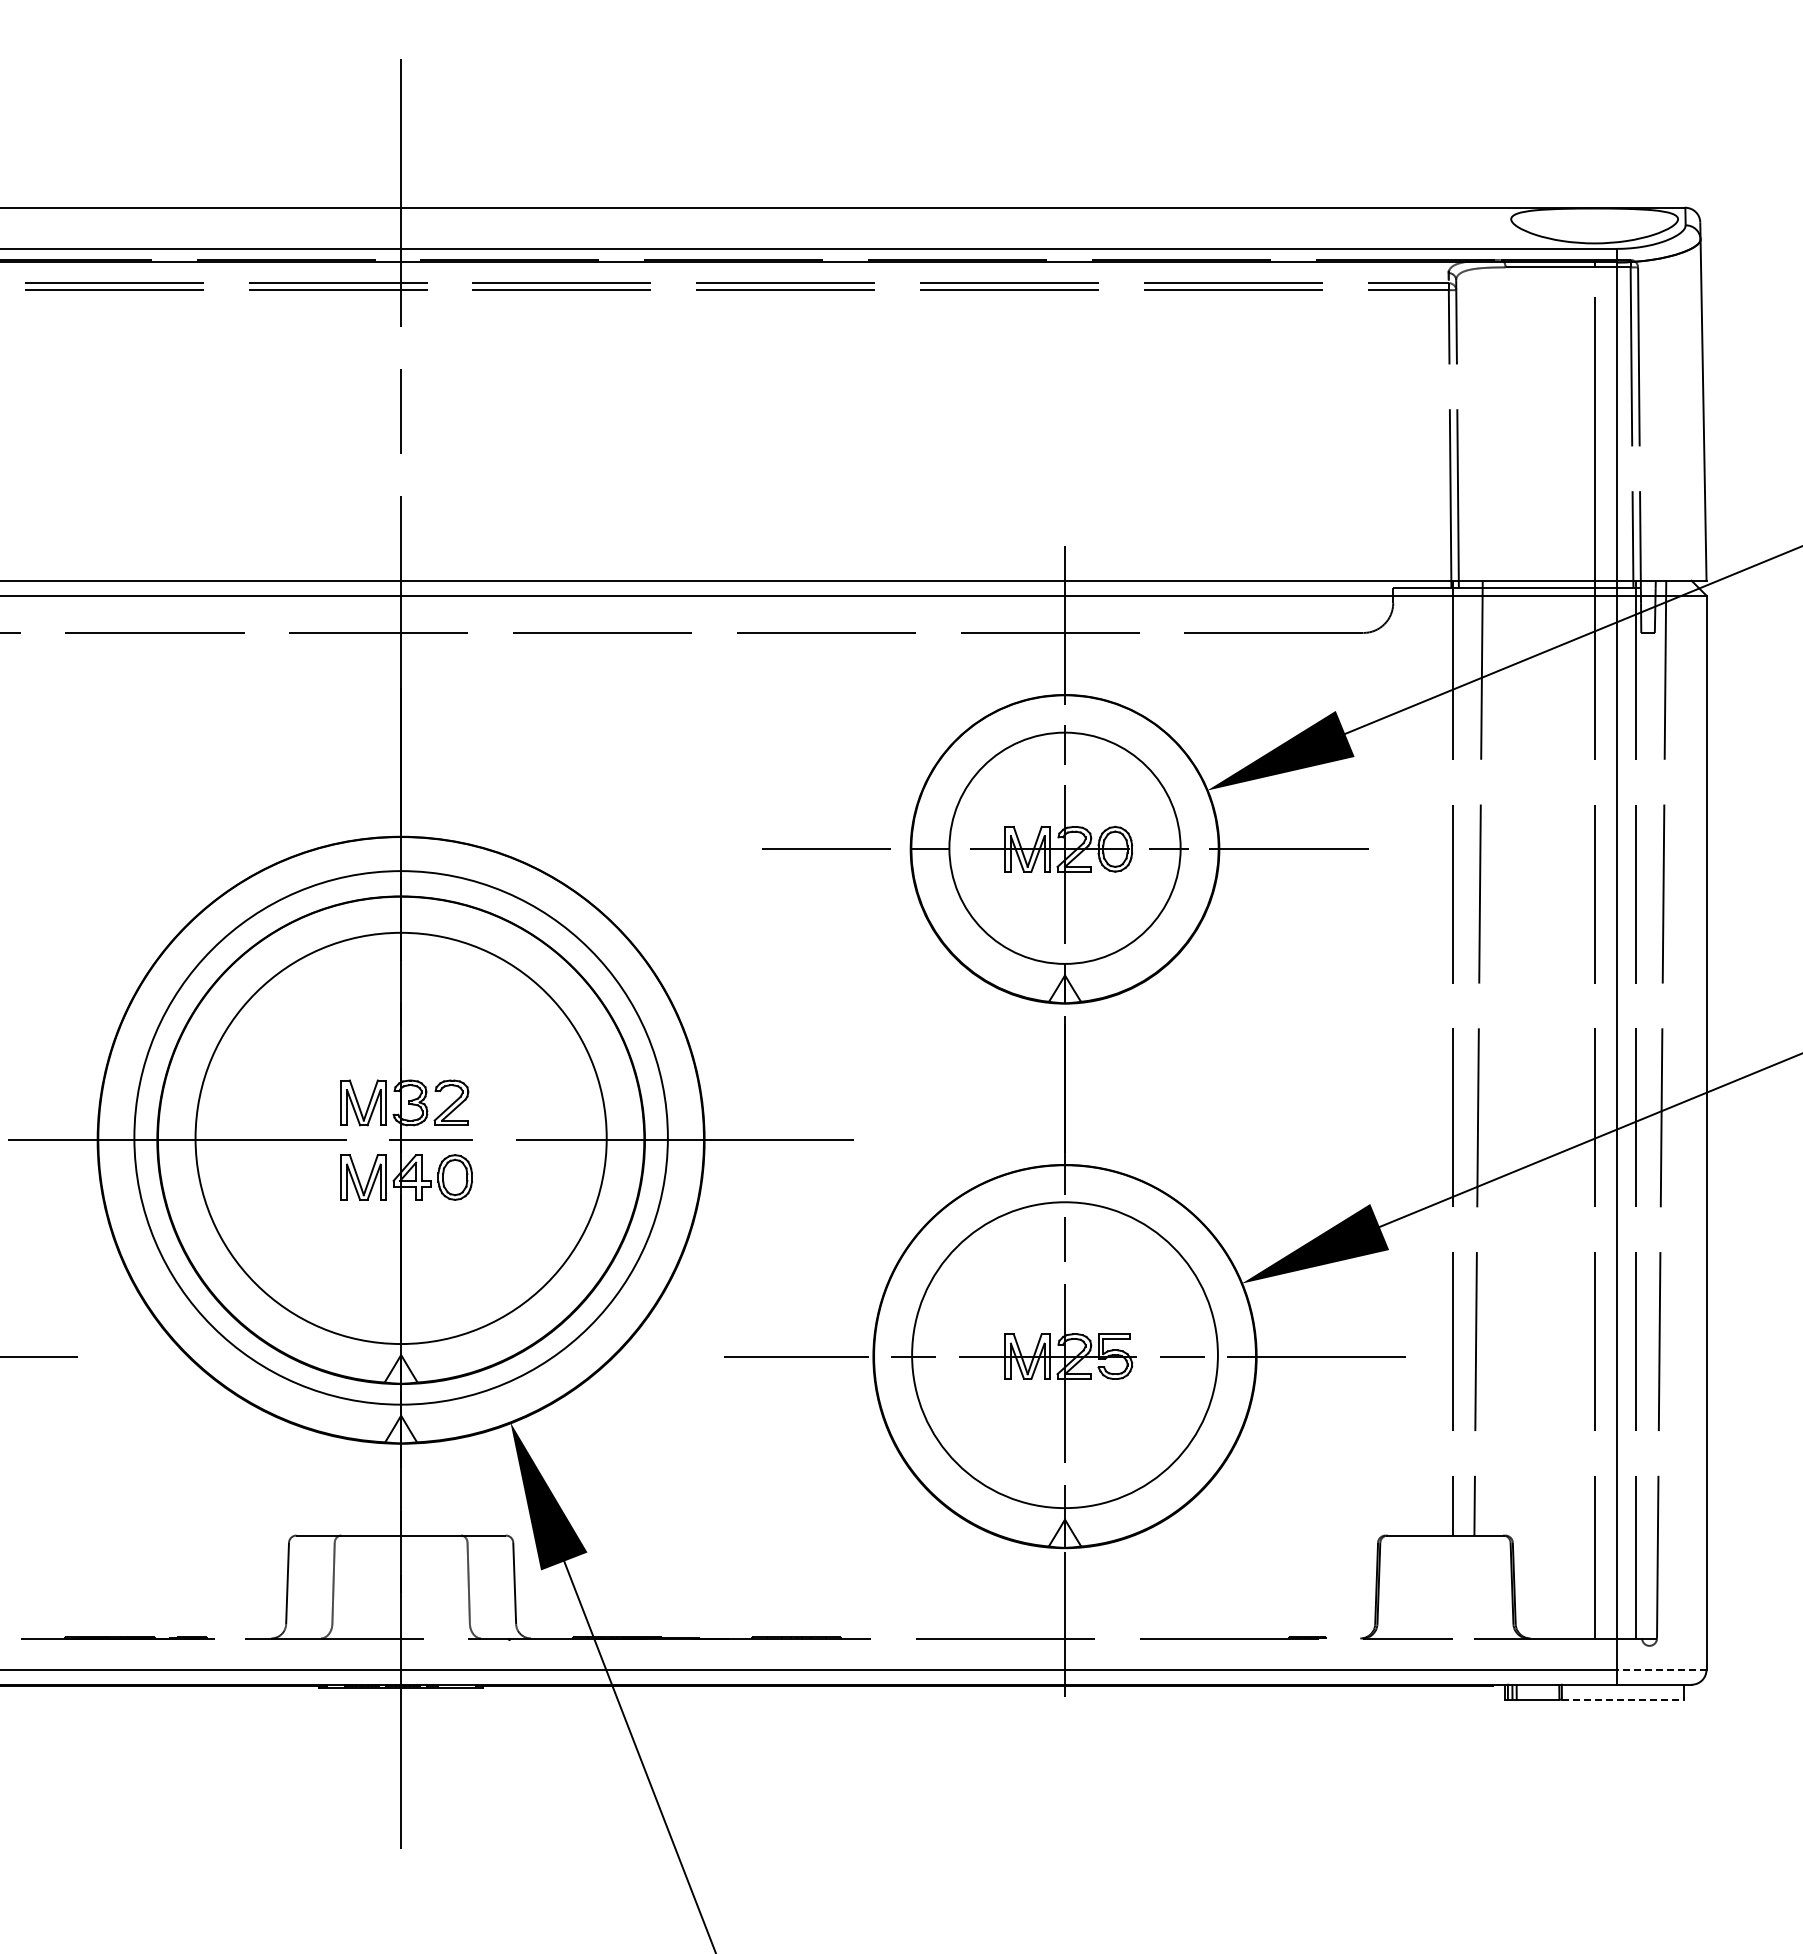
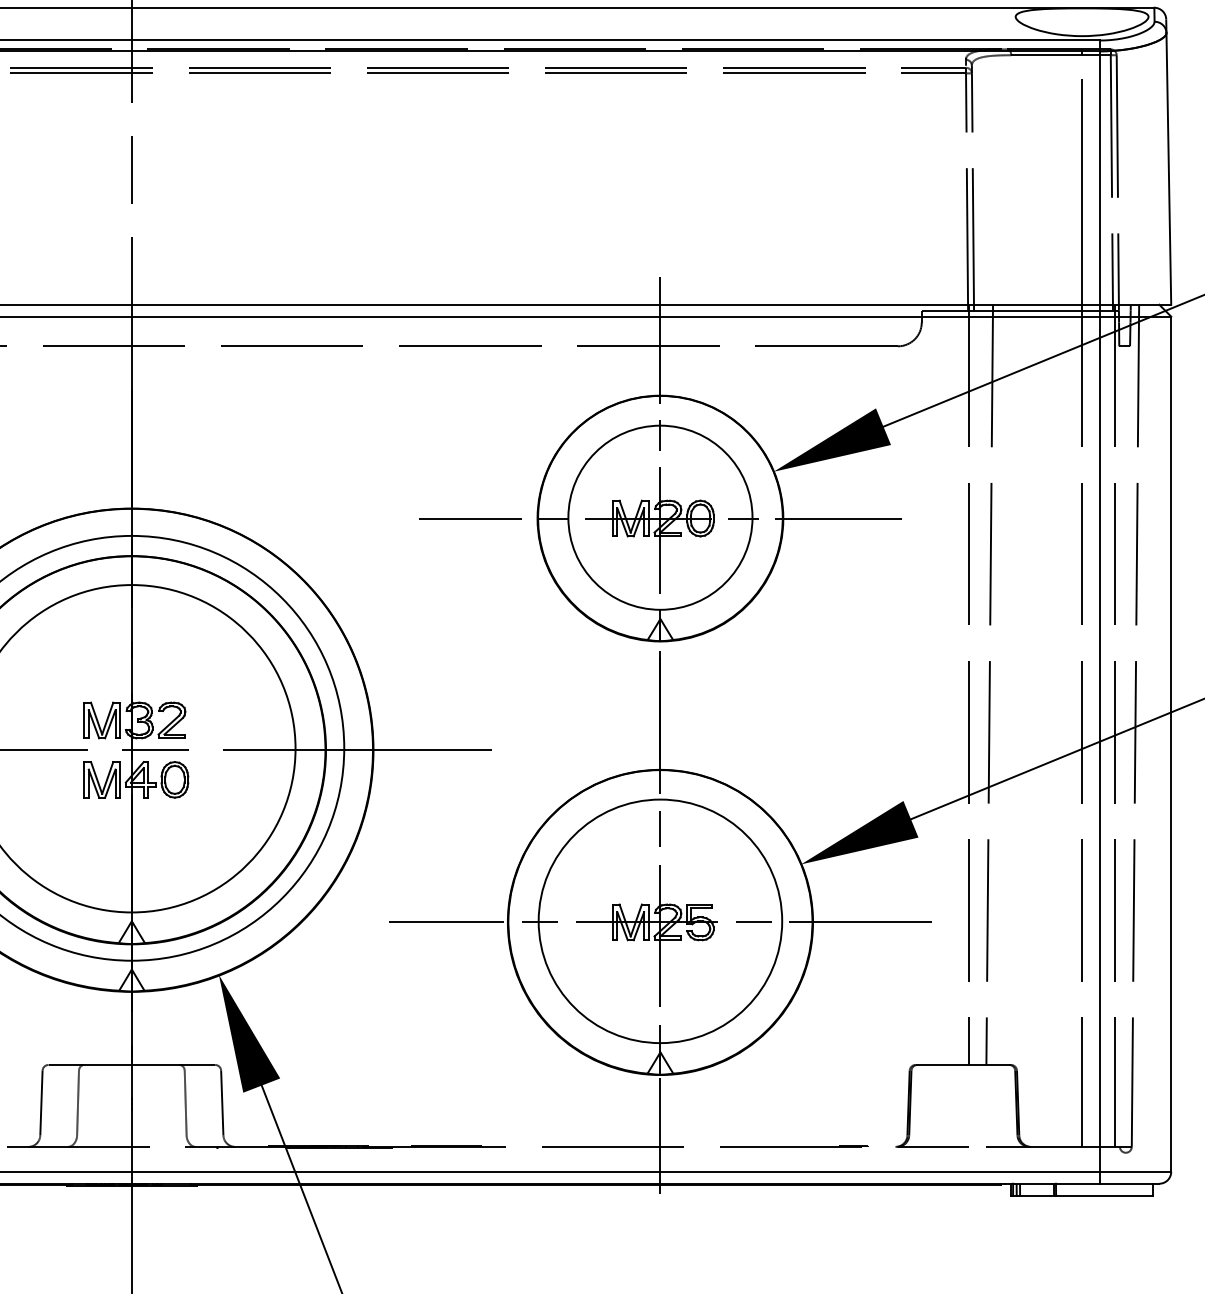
line: (1661, 1669) -> (1135, 1171), dashed -> solid
line: (1623, 1699) -> (1105, 1195), dashed -> solid

